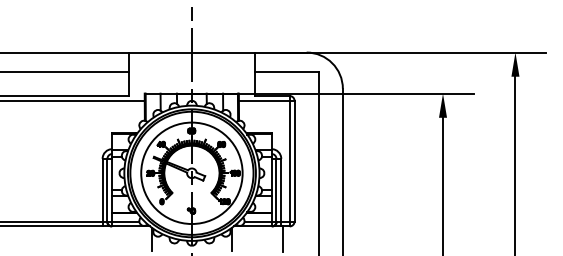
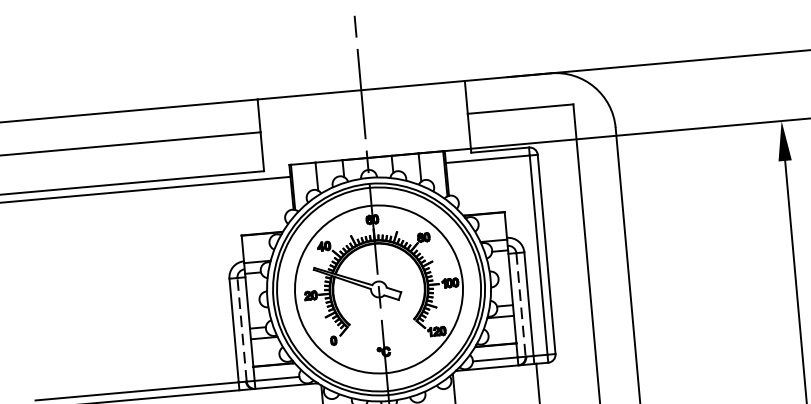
line: (107, 189) -> (242, 328), solid -> dashed
line: (276, 190) -> (521, 305), solid -> dashed

